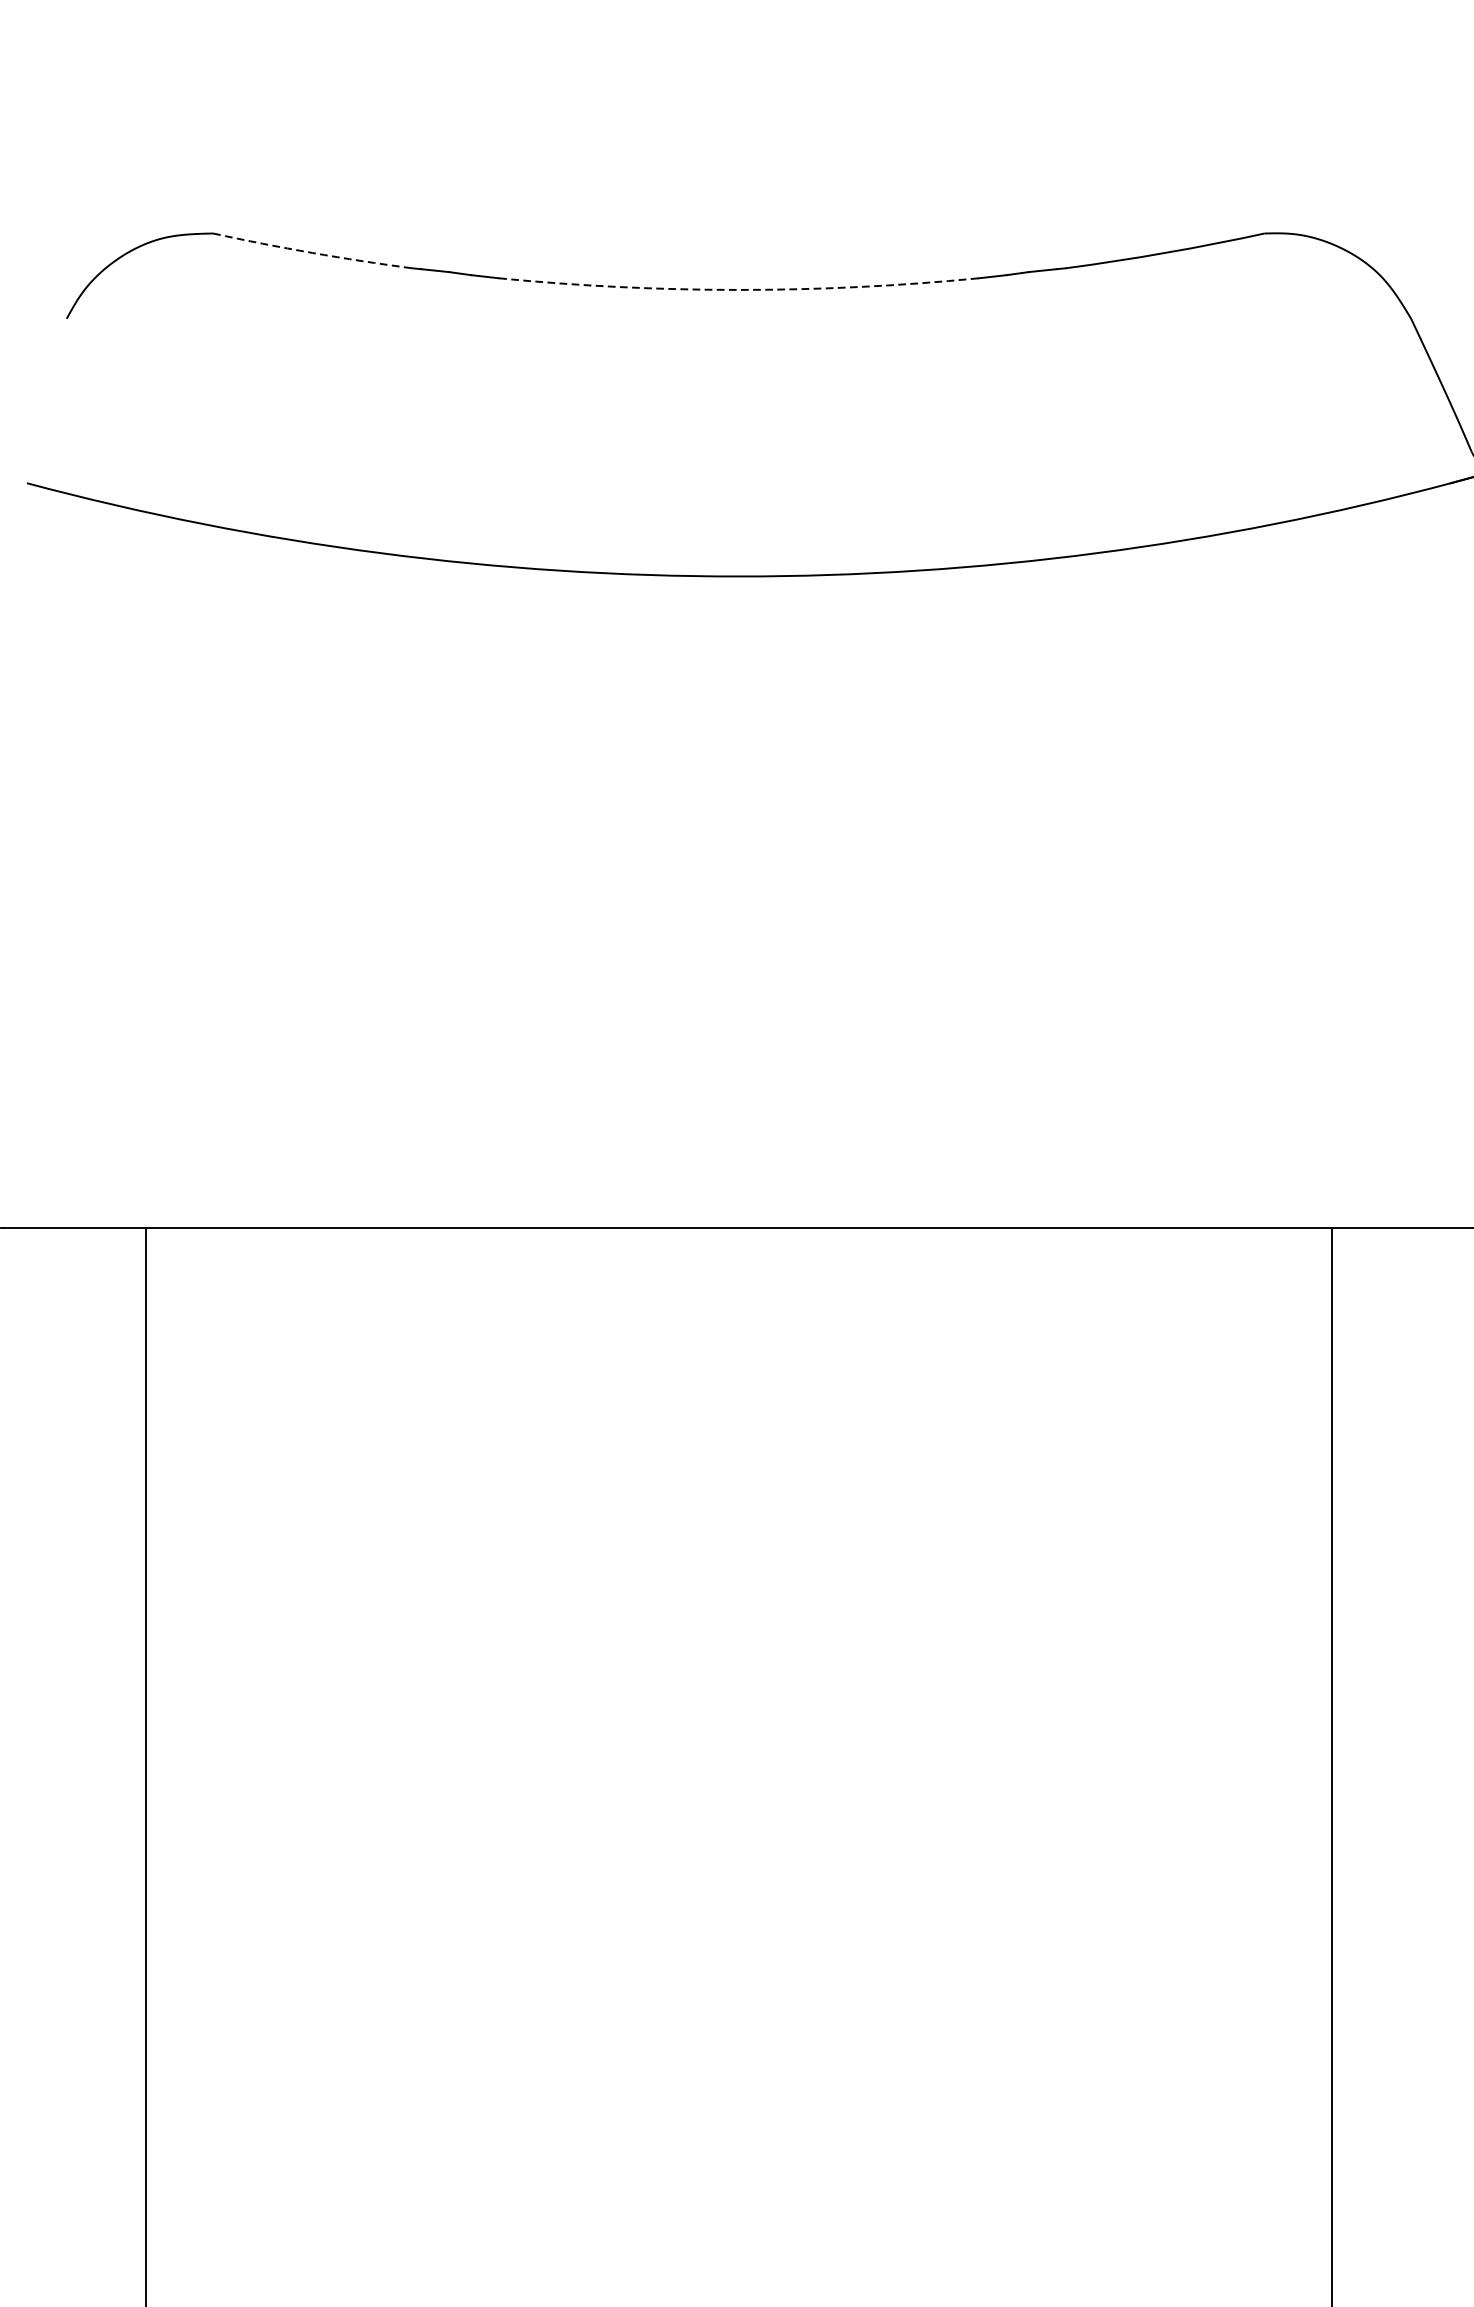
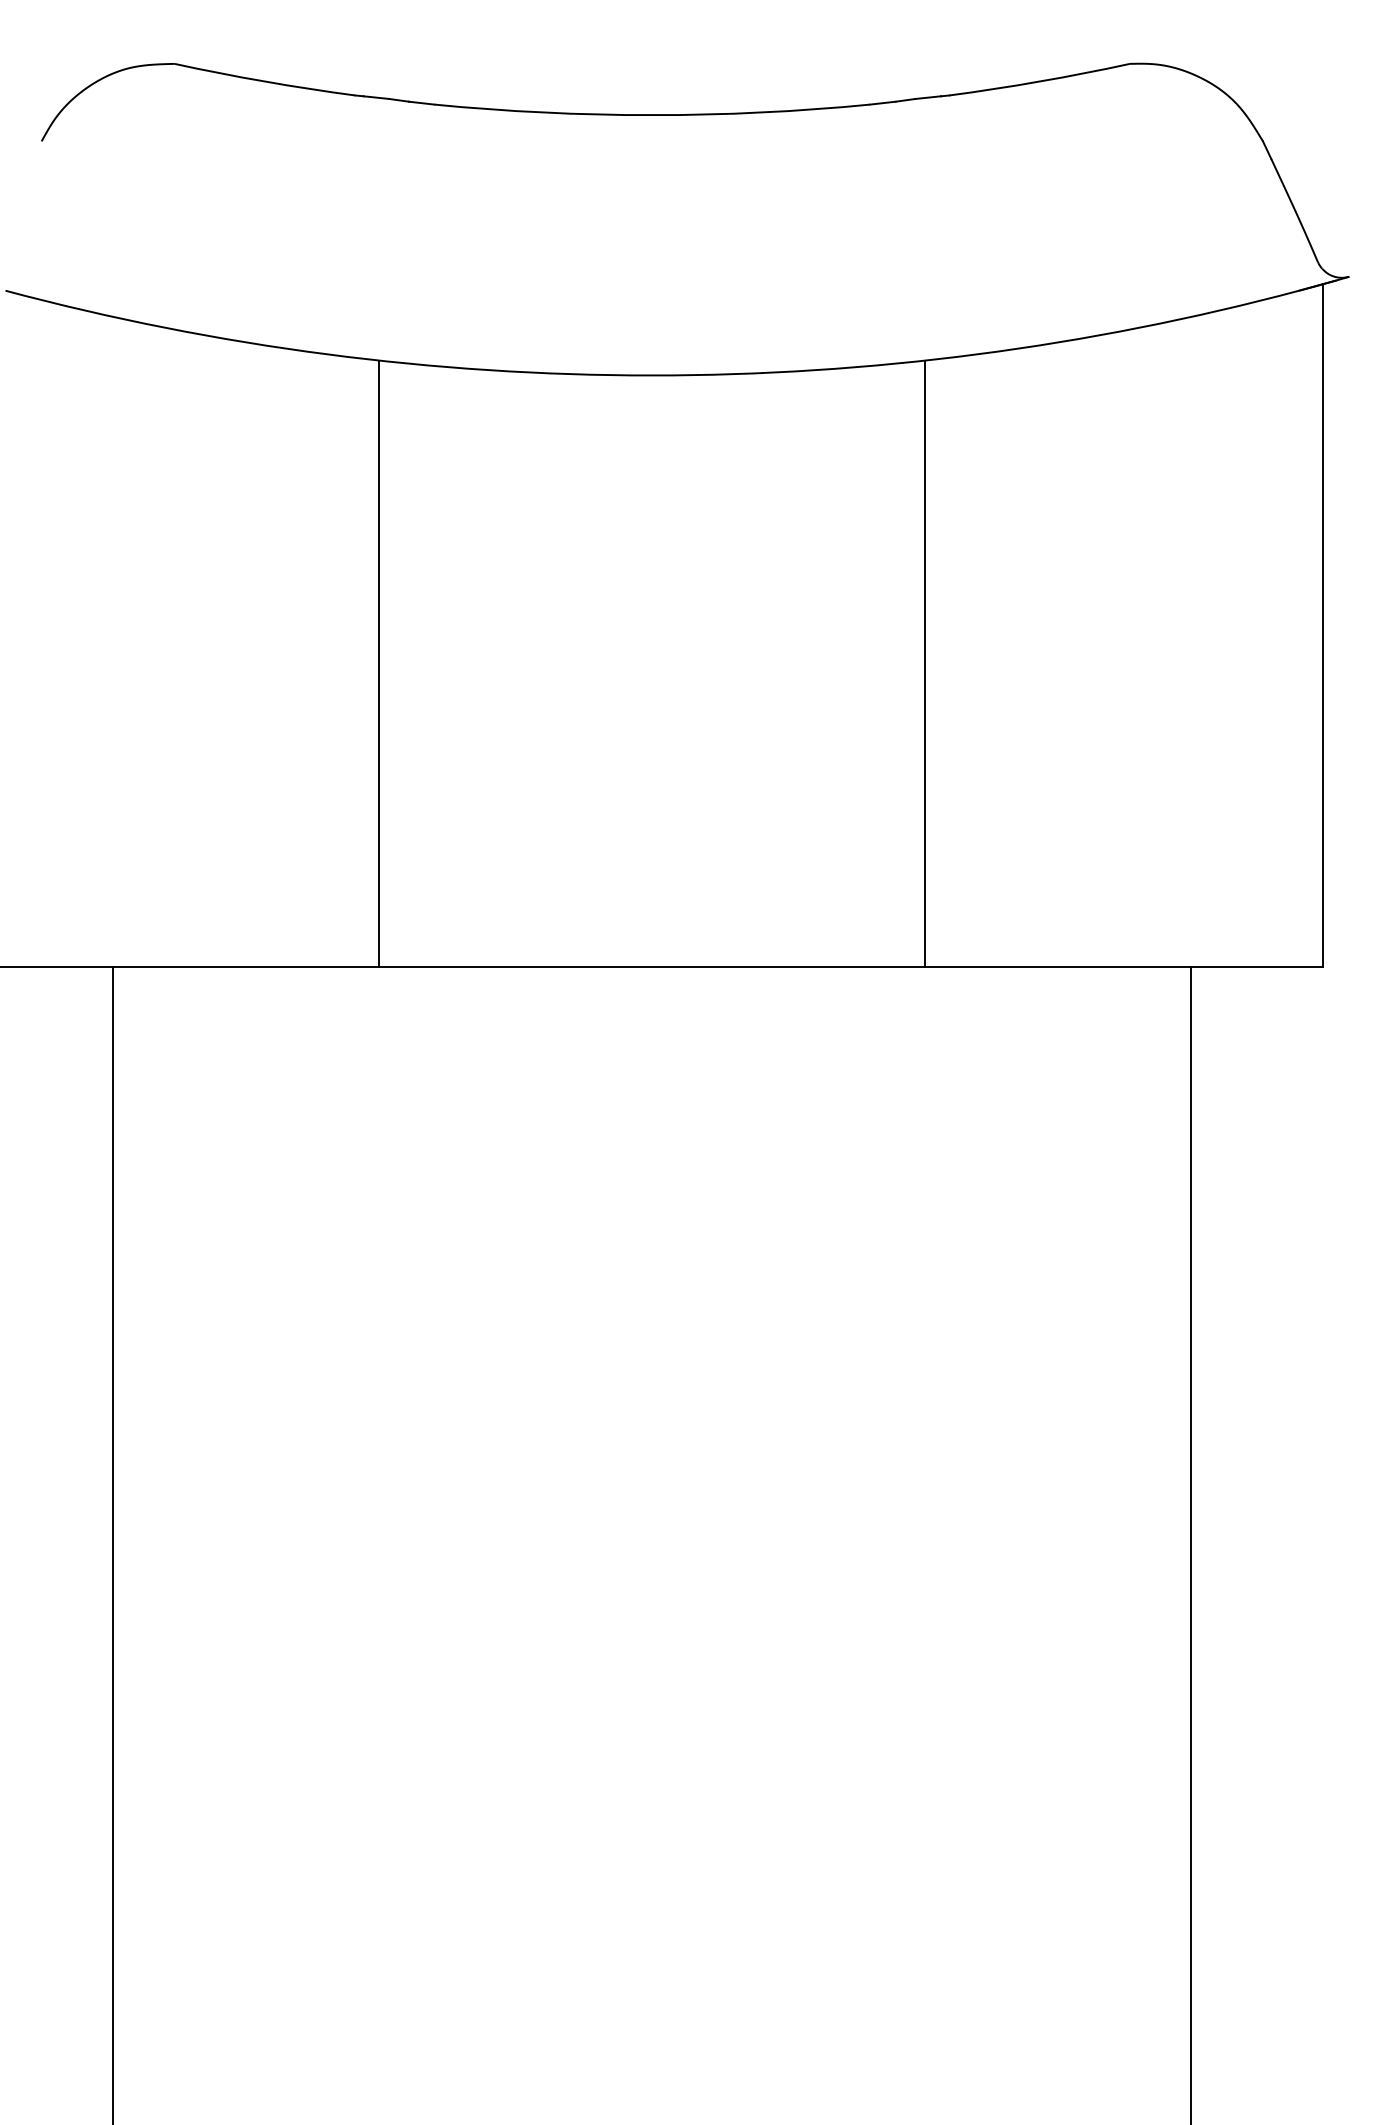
arc: (312, 252) -> (264, 81), dashed -> solid
arc: (739, 290) -> (652, 115), dashed -> solid
line: (438, 893) -> (379, 663), added
line: (1039, 893) -> (925, 663), added

